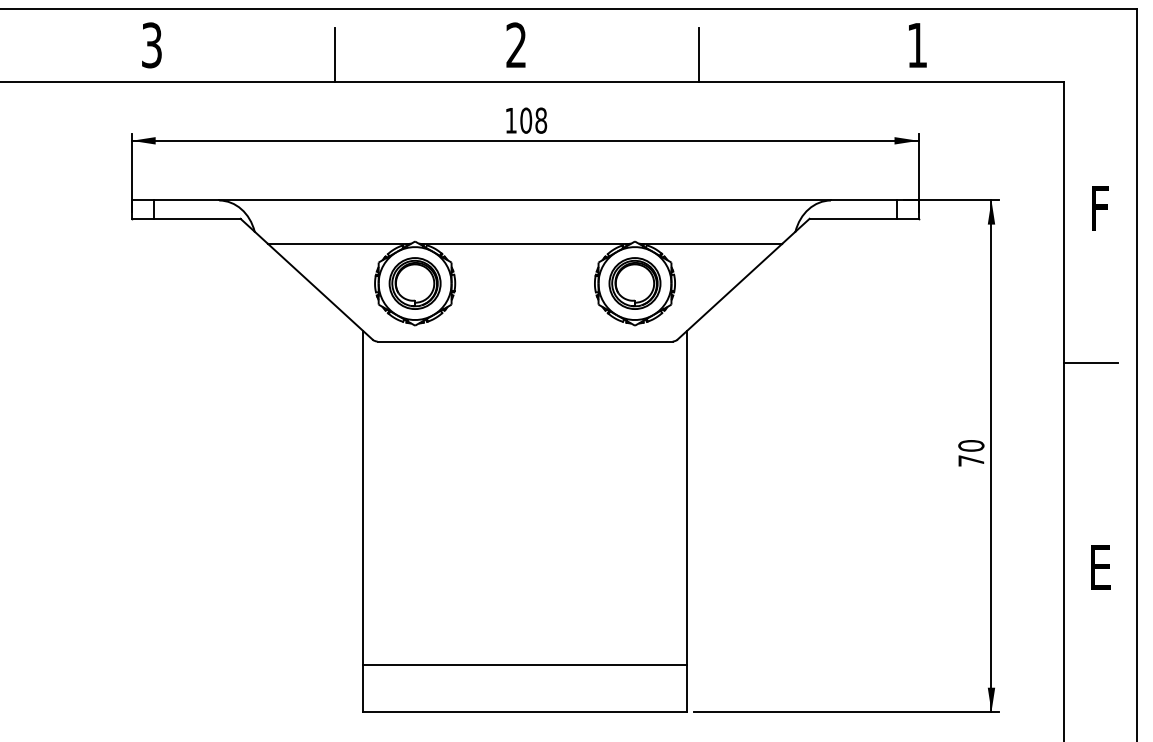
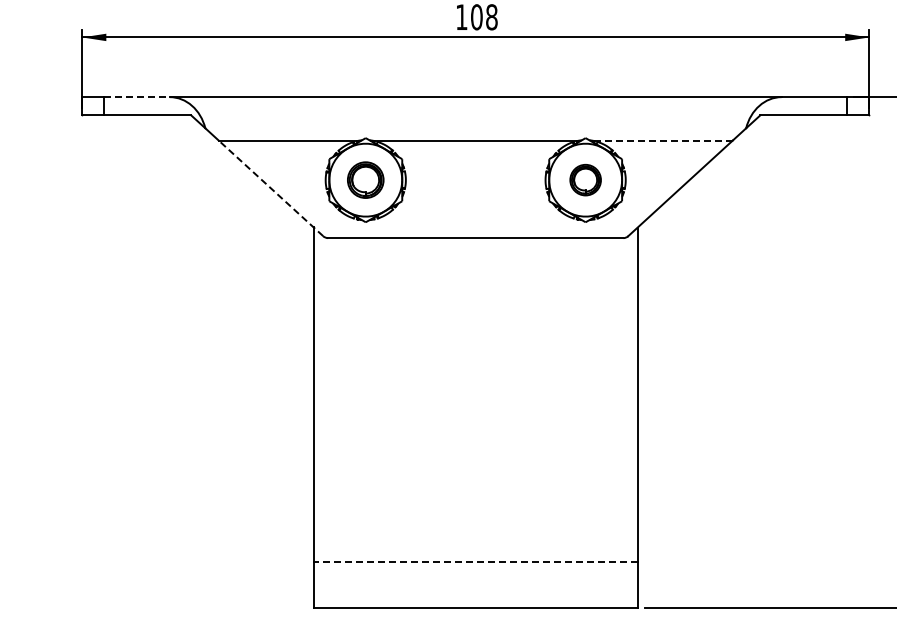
line: (186, 200) -> (137, 97), solid -> dashed
line: (711, 243) -> (662, 140), solid -> dashed
part: (414, 283) -> (365, 180), size x0.7
part: (634, 283) -> (585, 180), size x0.6
line: (320, 291) -> (271, 188), solid -> dashed
line: (524, 665) -> (475, 562), solid -> dashed

